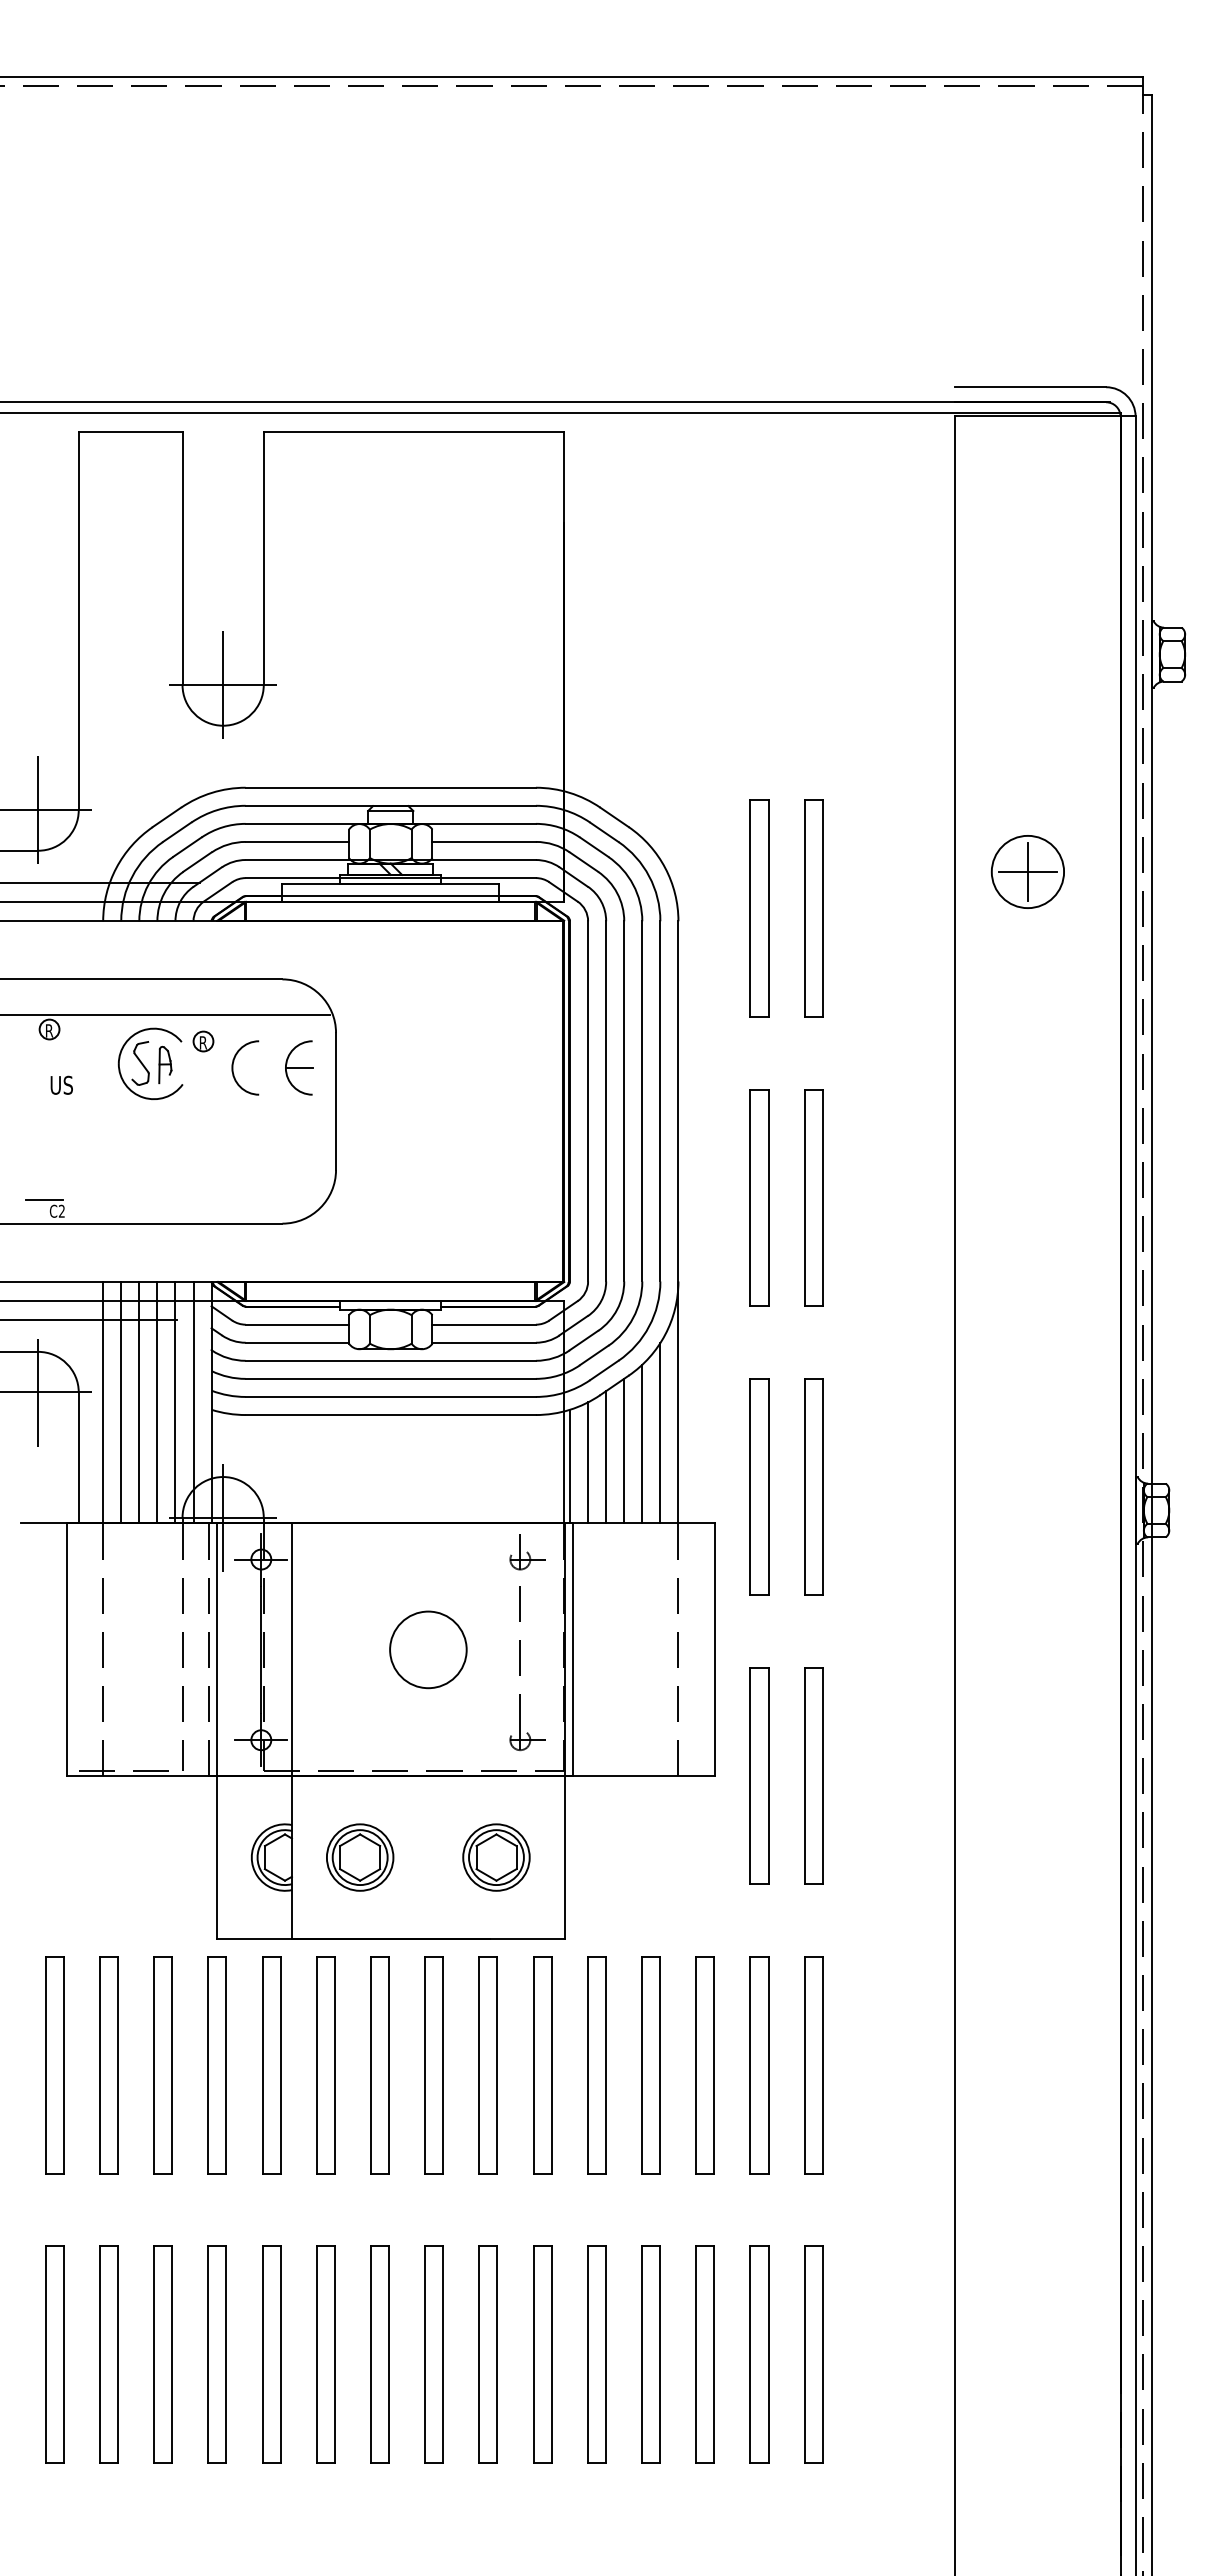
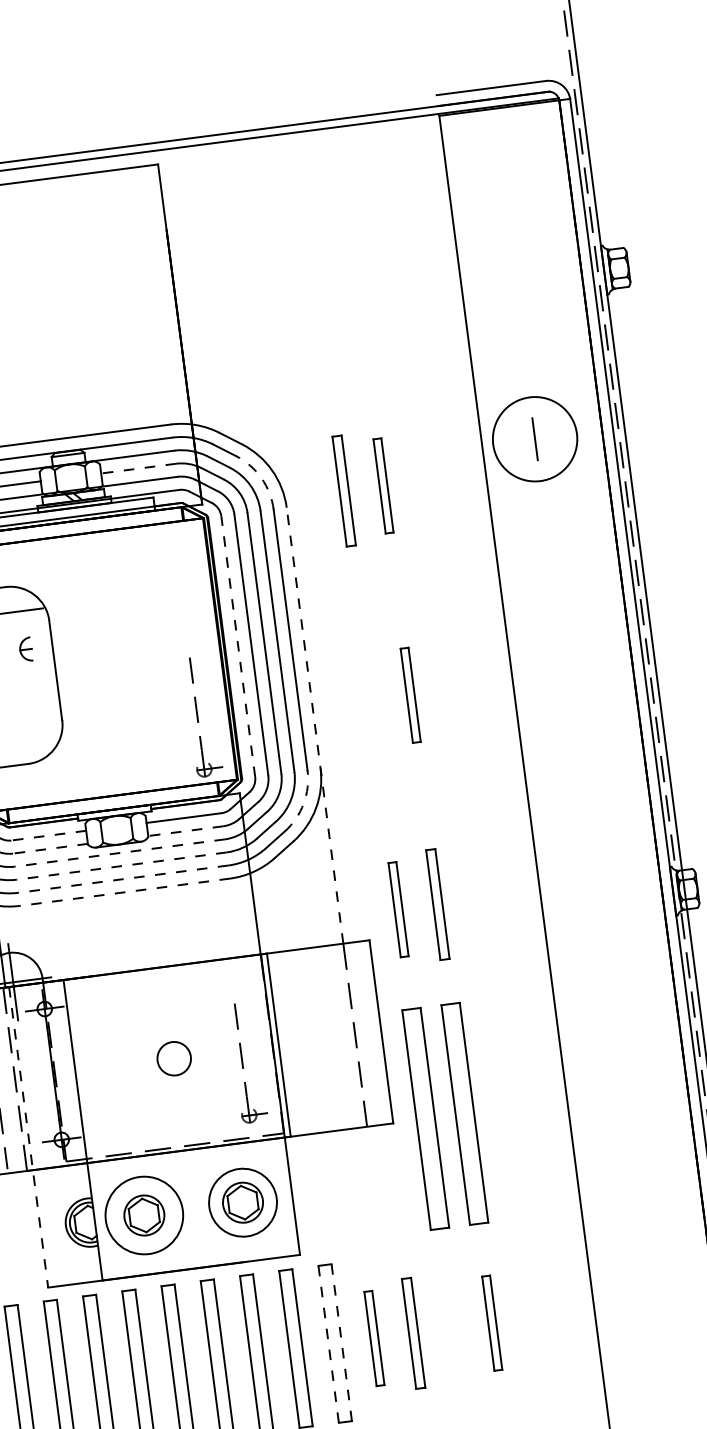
line: (484, 841) -> (138, 468), solid -> dashed
circle: (1027, 871) -> (534, 438), size x1.6
line: (1027, 872) -> (534, 439), removed
arc: (649, 876) -> (261, 478), solid -> dashed
part: (759, 908) -> (344, 490), size x0.7
part: (813, 908) -> (383, 485), size x0.6
part: (299, 1067) -> (26, 649), size x0.6
line: (588, 1100) -> (238, 645), solid -> dashed
part: (520, 1190) -> (197, 717), added
part: (759, 1197) -> (371, 700), removed
part: (813, 1197) -> (410, 695), size x0.6
line: (678, 1221) -> (315, 725), solid -> dashed
line: (297, 1324) -> (48, 835), solid -> dashed
arc: (649, 1326) -> (303, 803), solid -> dashed
line: (297, 1342) -> (50, 848), solid -> dashed
line: (484, 1342) -> (185, 830), solid -> dashed
line: (390, 1360) -> (119, 852), solid -> dashed
line: (390, 1378) -> (121, 865), solid -> dashed
line: (390, 1396) -> (122, 878), solid -> dashed
line: (390, 1415) -> (124, 892), solid -> dashed
line: (660, 1433) -> (321, 880), removed
line: (642, 1443) -> (309, 889), removed
line: (624, 1450) -> (297, 895), removed
line: (606, 1457) -> (285, 902), removed
line: (588, 1462) -> (272, 908), removed
line: (570, 1466) -> (259, 912), removed
part: (759, 1486) -> (398, 909), size x0.6
part: (813, 1486) -> (437, 904), size x0.7
part: (527, 1552) -> (236, 978), removed
circle: (428, 1649) -> (174, 1058), size x0.6
line: (216, 1730) -> (28, 1137), solid -> dashed
part: (759, 1775) -> (425, 1118), size x1.4
part: (813, 1775) -> (464, 1113), size x1.4
circle: (359, 1857) -> (143, 1215), size x1.6
circle: (496, 1857) -> (243, 1202), size x1.4
line: (605, 2064) -> (341, 1342), solid -> dashed
line: (587, 2065) -> (328, 1344), solid -> dashed
part: (650, 2065) -> (374, 1338), size x0.6
part: (704, 2065) -> (413, 1333), size x0.7
part: (759, 2065) -> (452, 1328), removed
part: (813, 2065) -> (492, 1323), size x0.6

